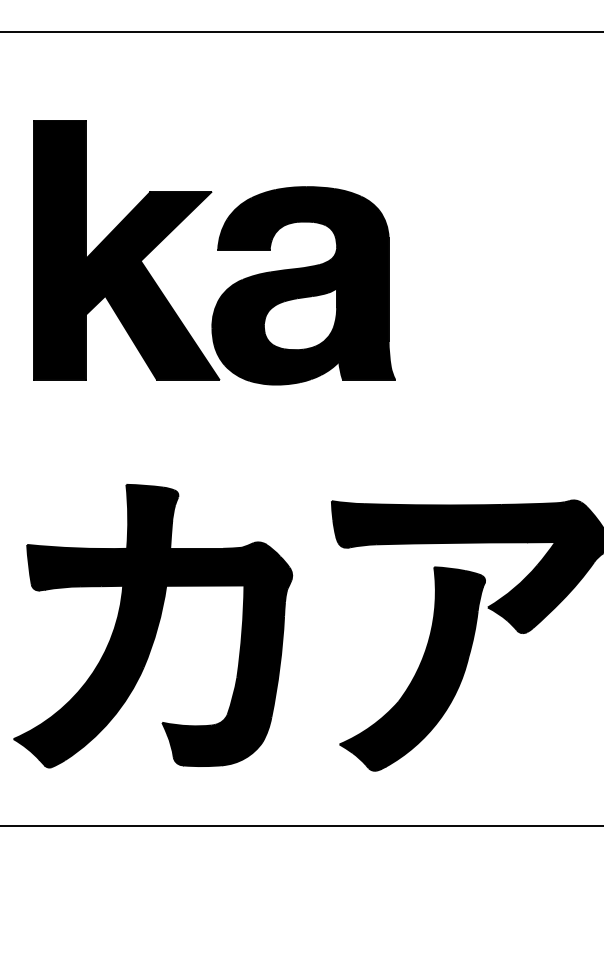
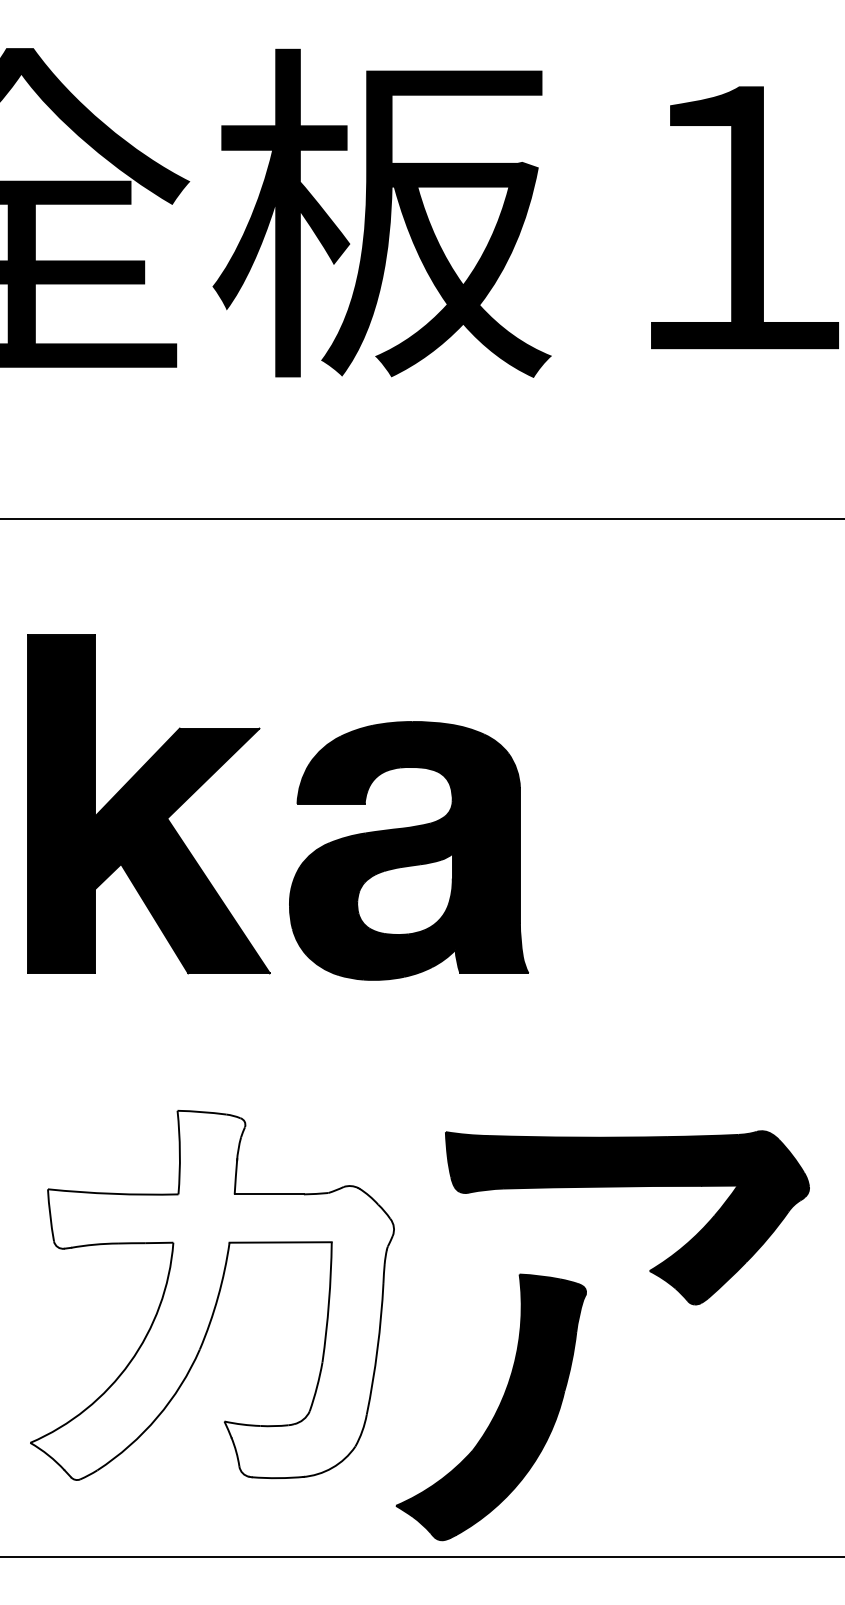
part: (126, 250) -> (148, 804), moved
fill: (152, 626) -> (211, 1295), removed
part: (416, 671) -> (496, 1410), moved

